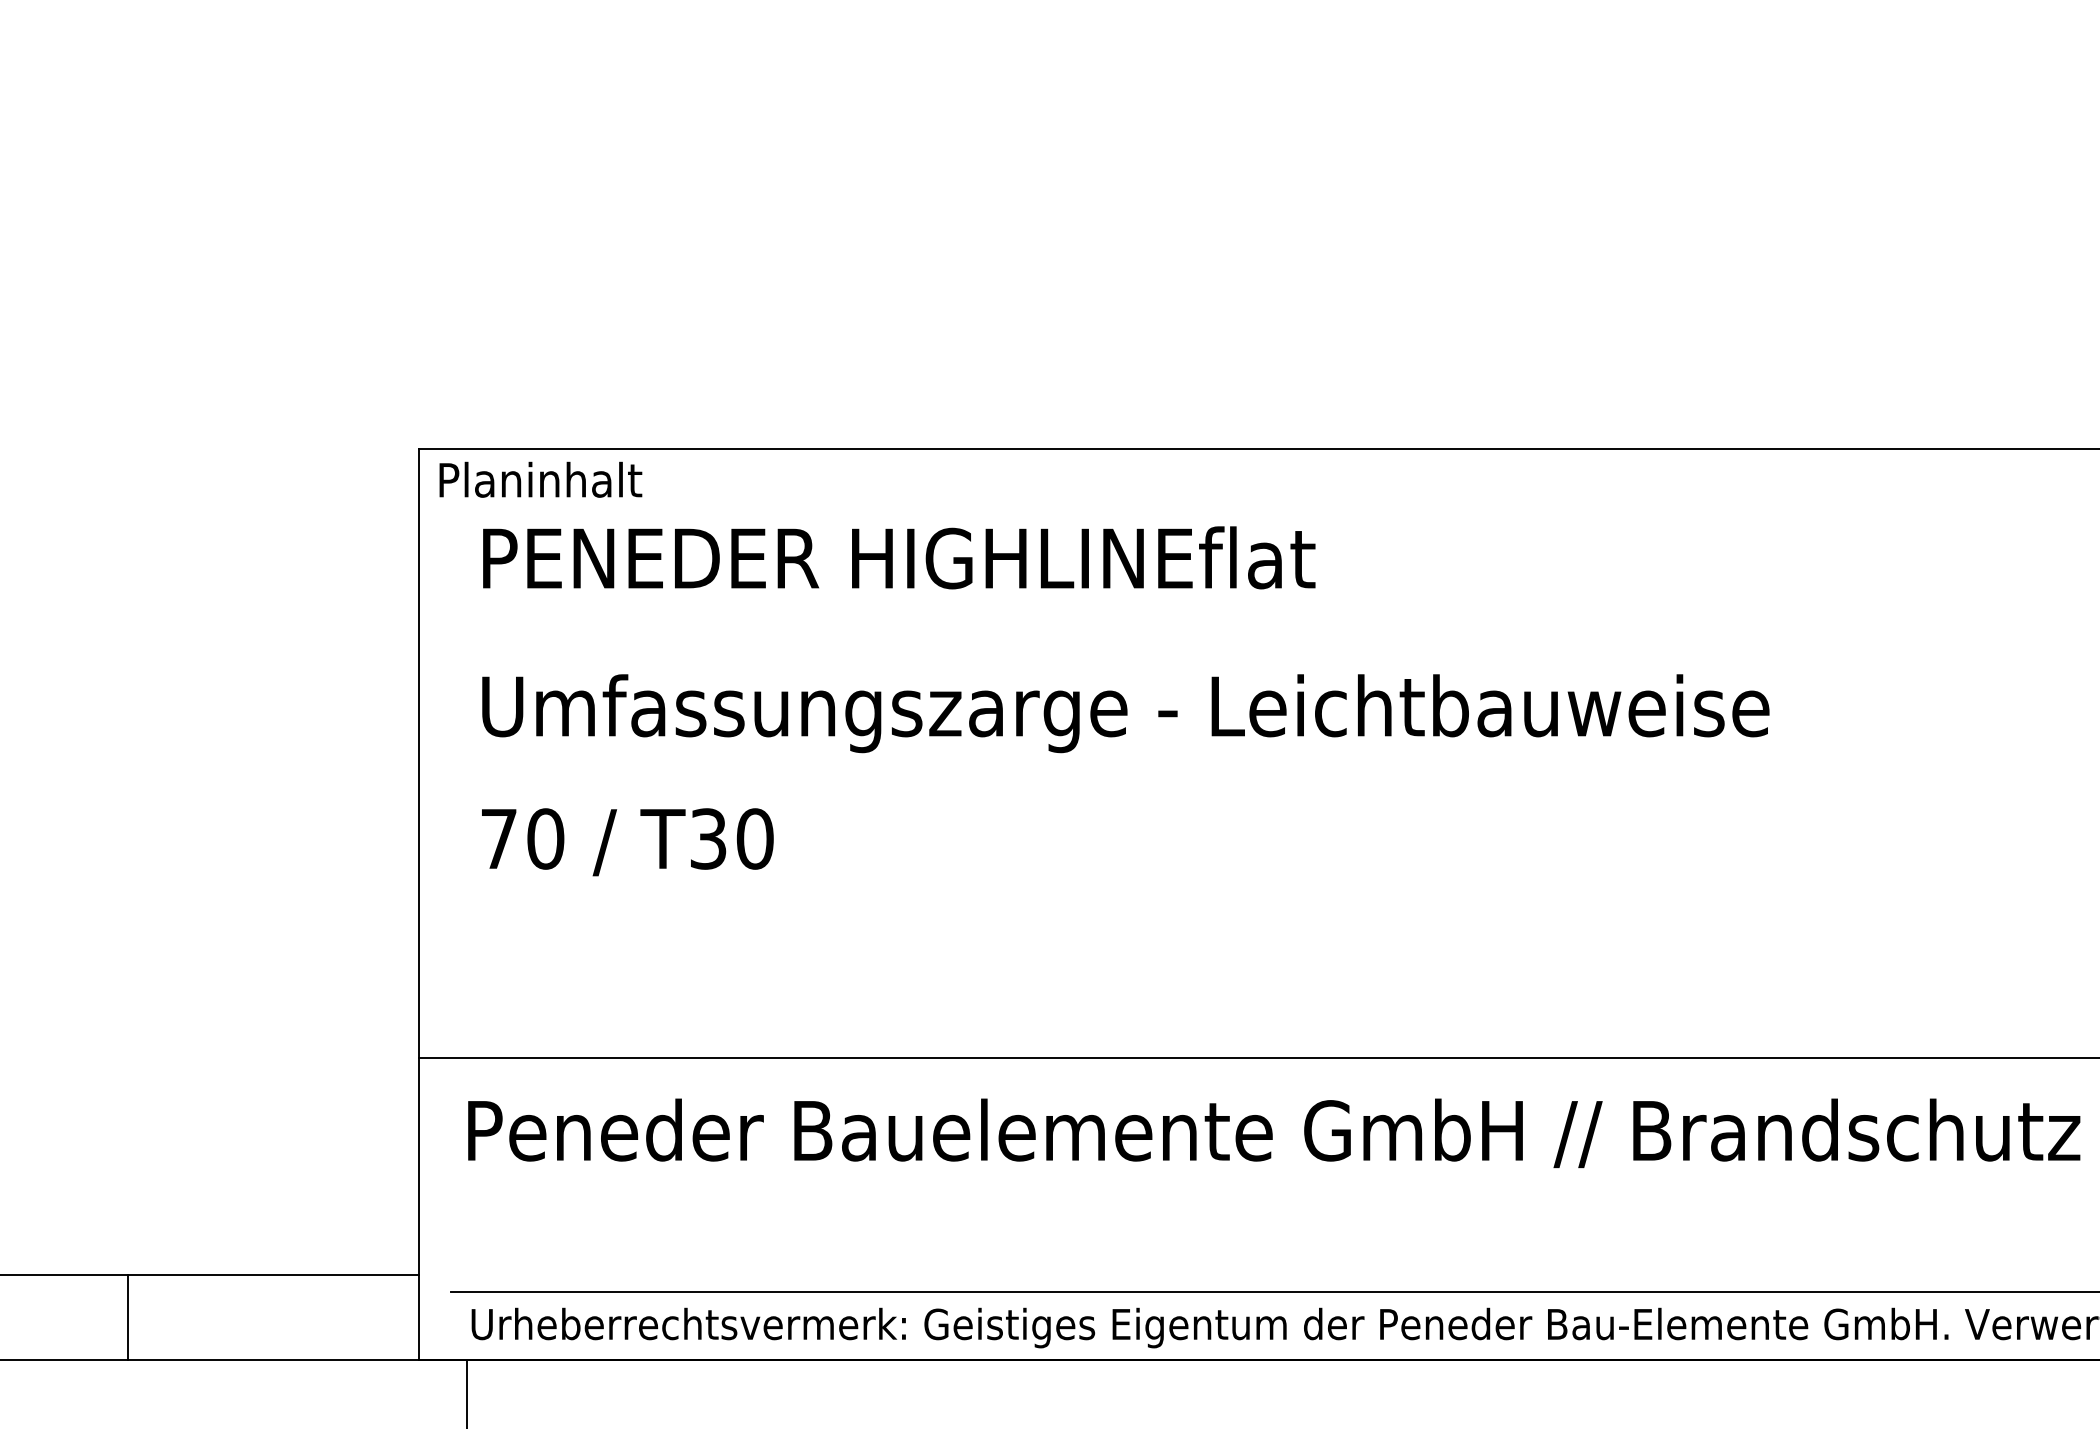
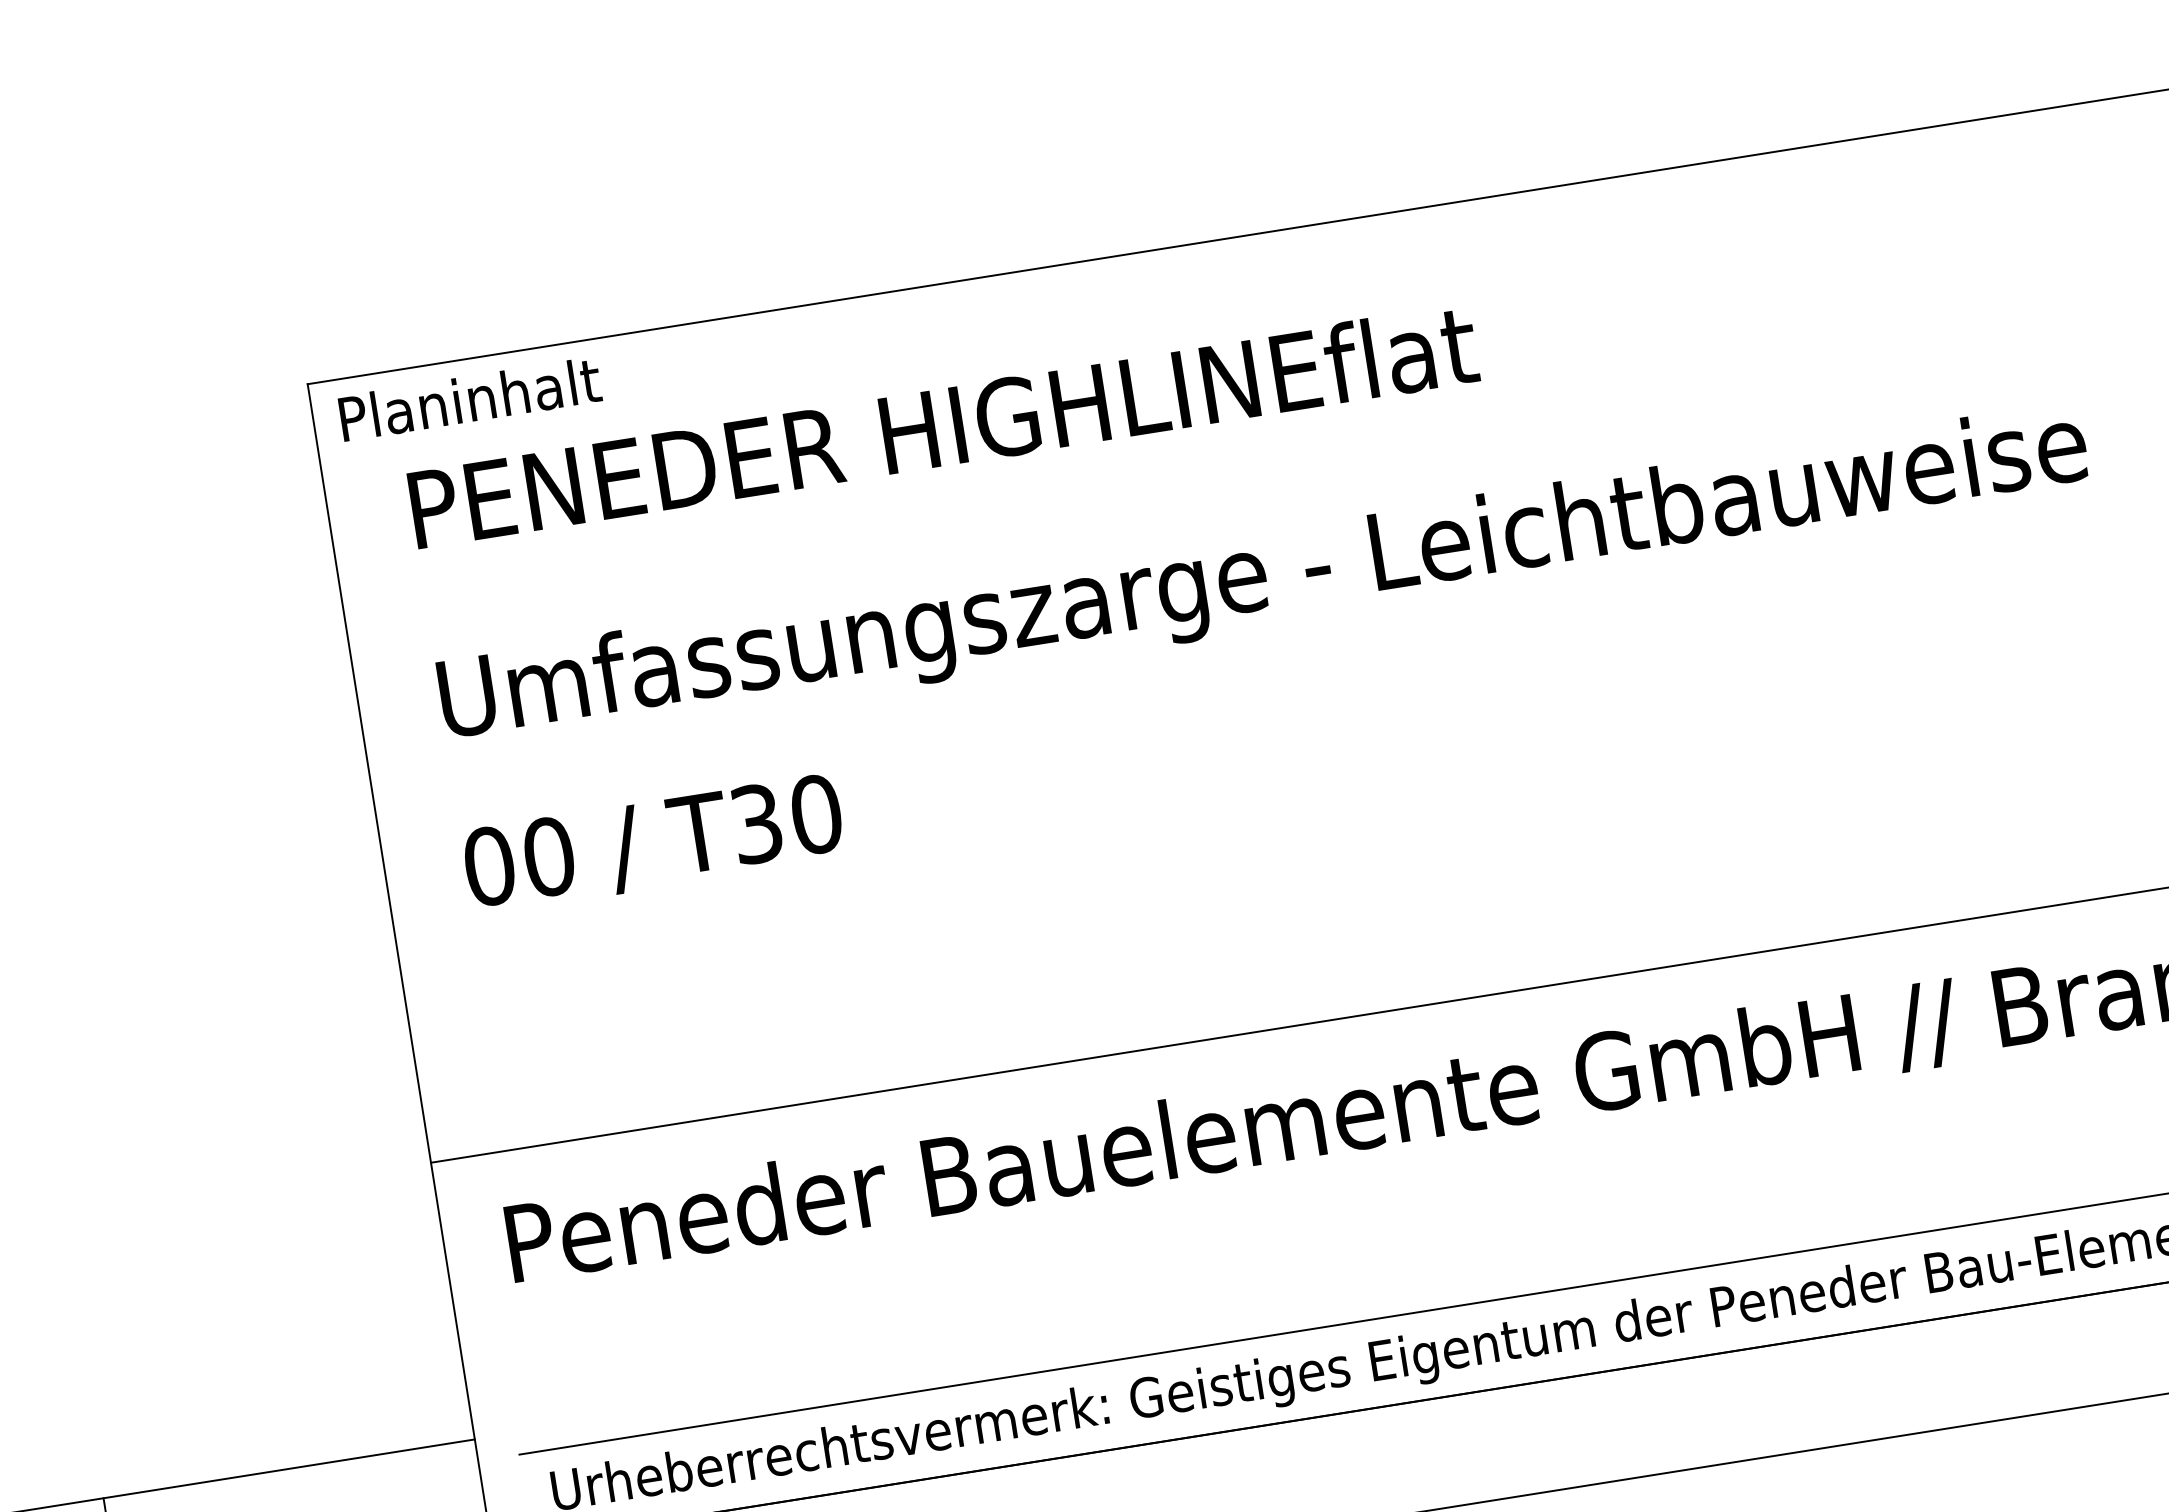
text: (498, 838) -> (488, 865), 70 -> 00

